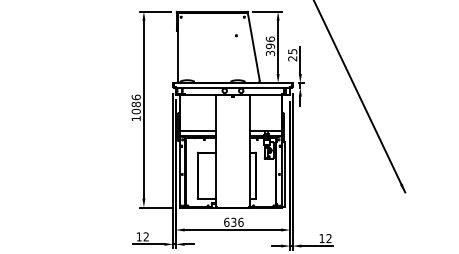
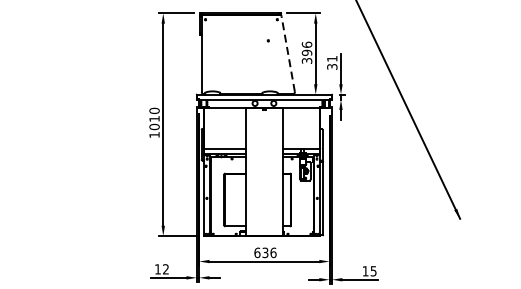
line: (253, 47) -> (287, 54), solid -> dashed
text: (292, 55) -> (332, 63), 25 -> 31
text: (135, 100) -> (153, 114), 1086 -> 1010
text: (328, 238) -> (372, 271), 12 -> 15

